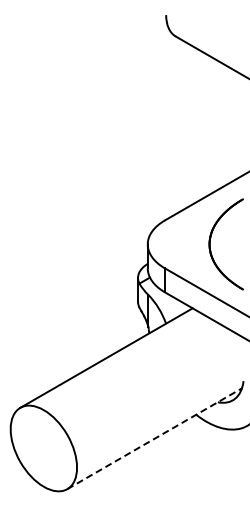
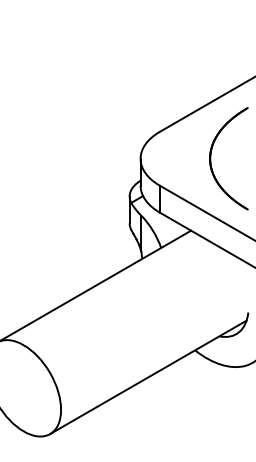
line: (154, 438) -> (148, 377), dashed -> solid

